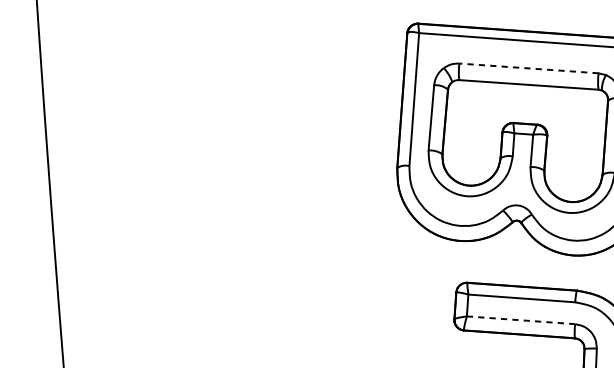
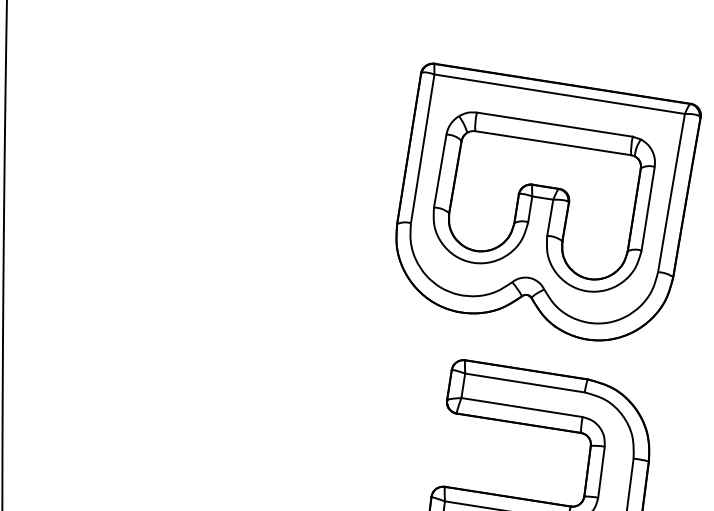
line: (528, 68) -> (554, 124), dashed -> solid
line: (521, 320) -> (522, 407), dashed -> solid

